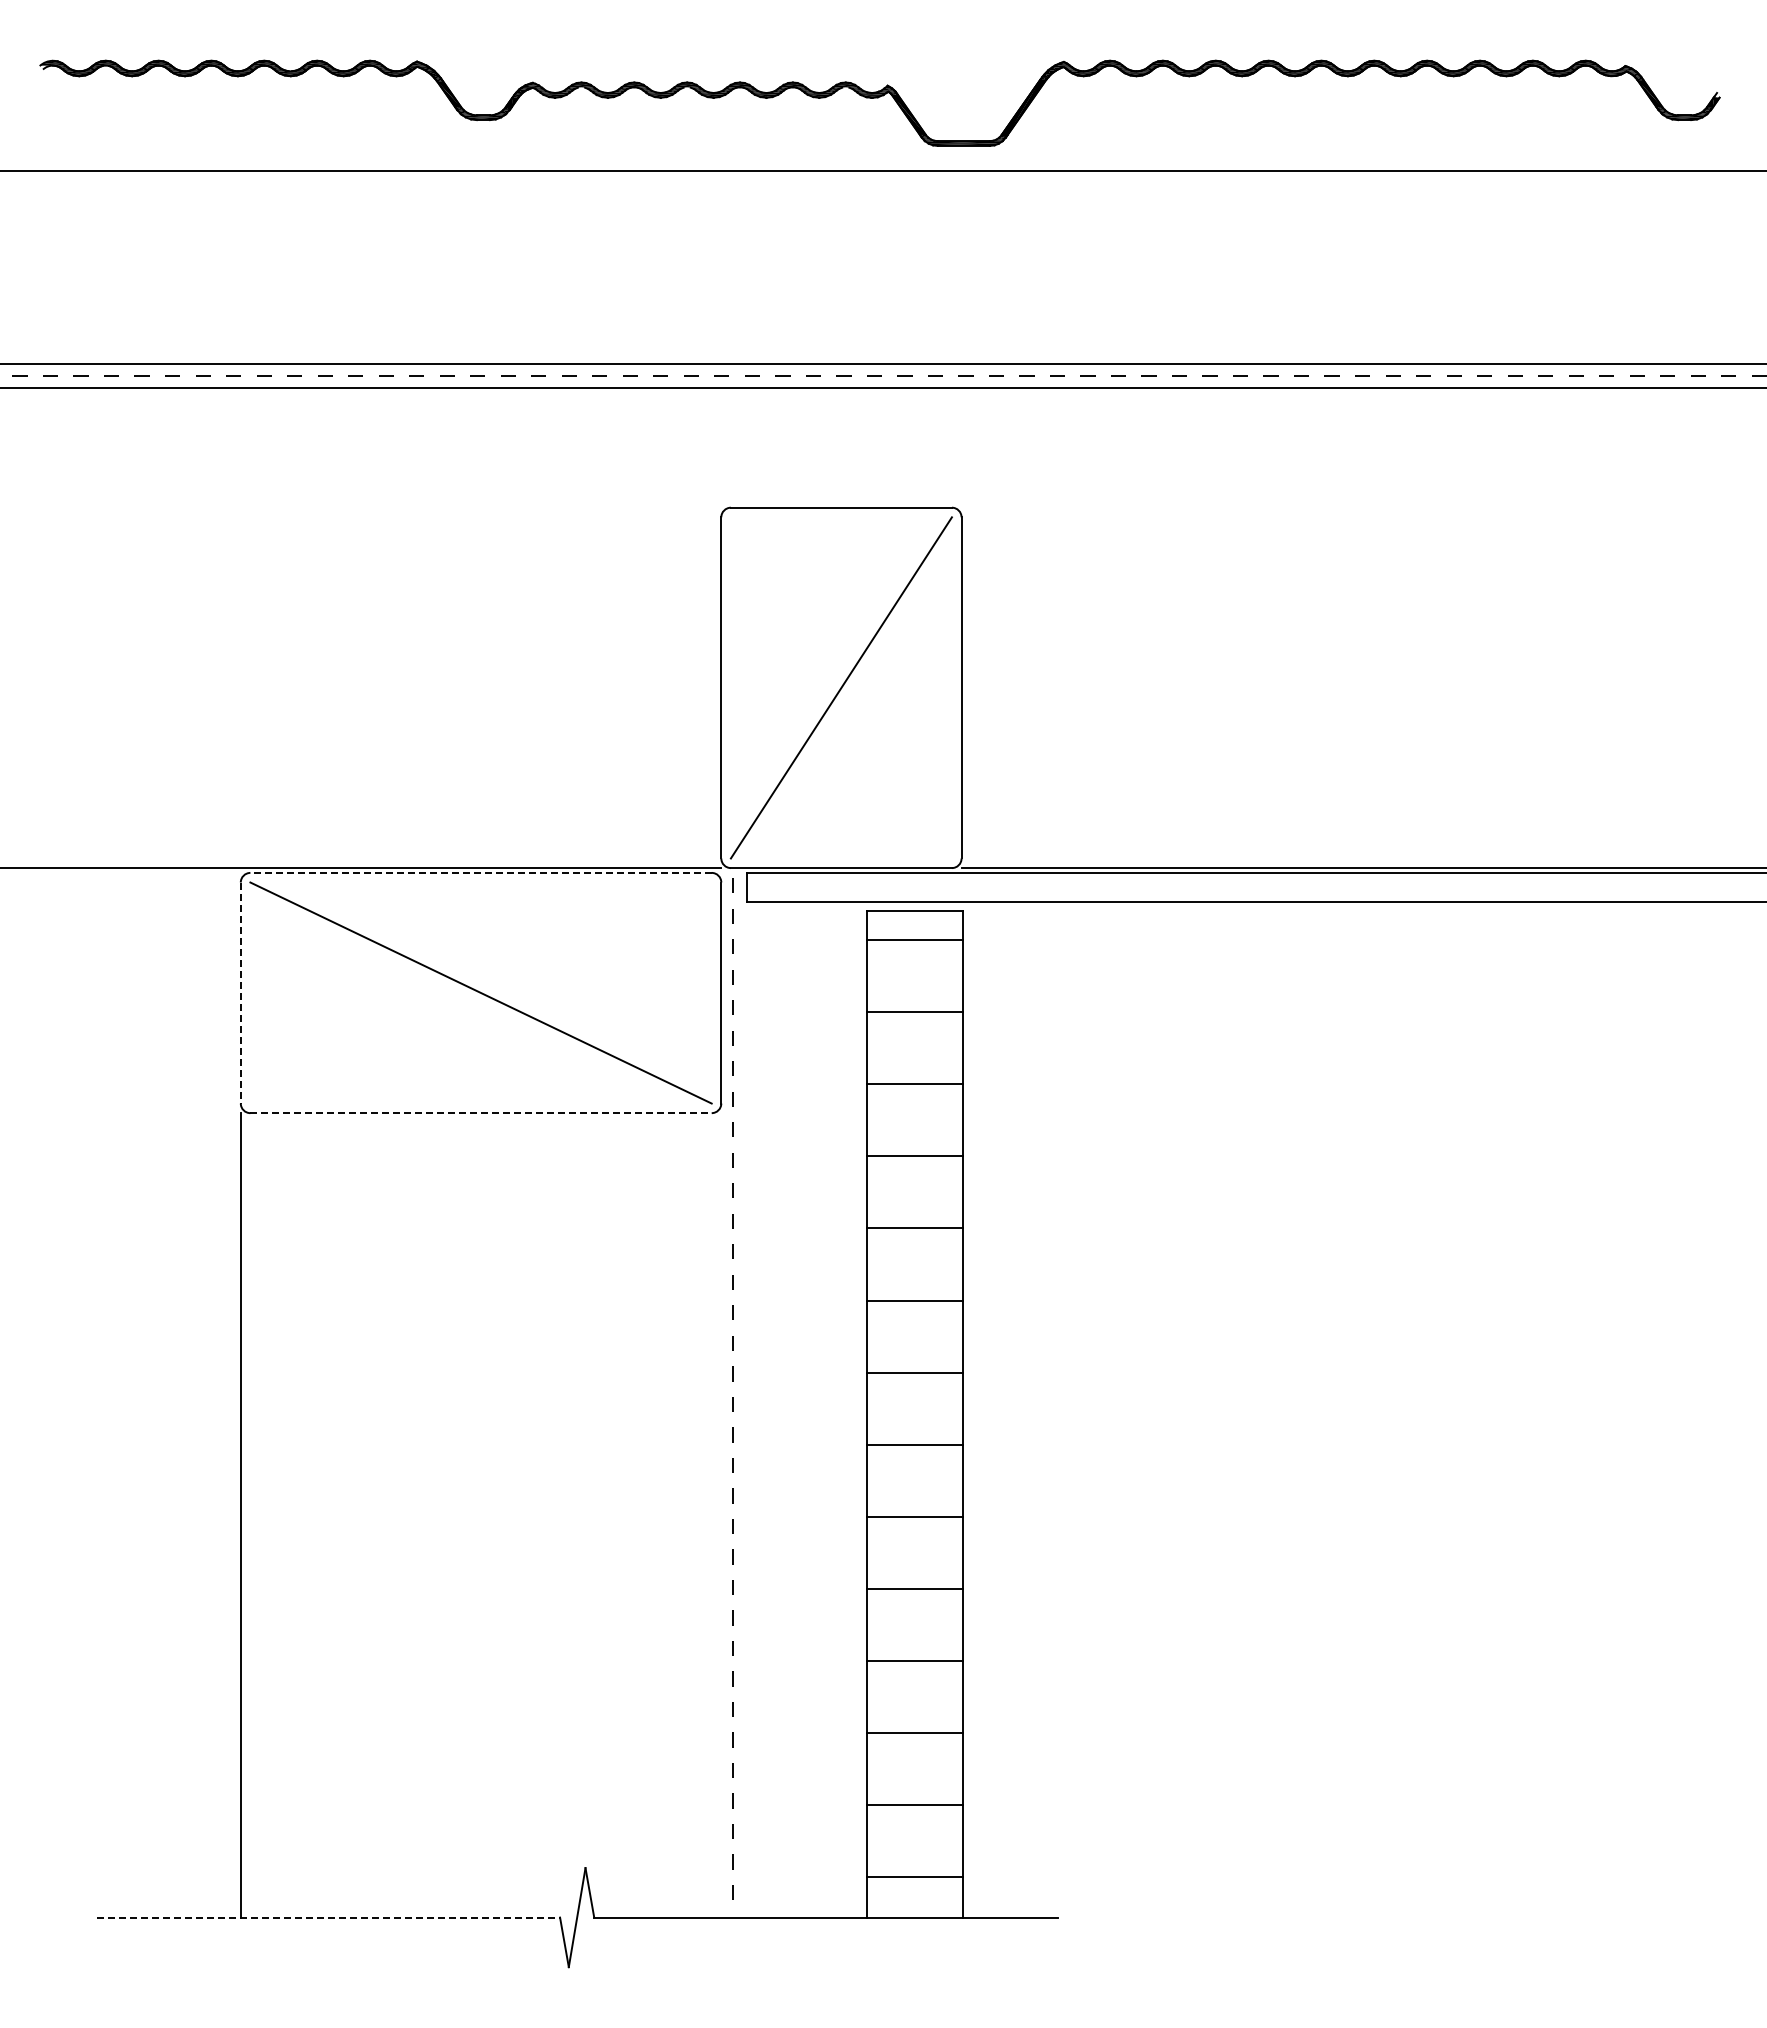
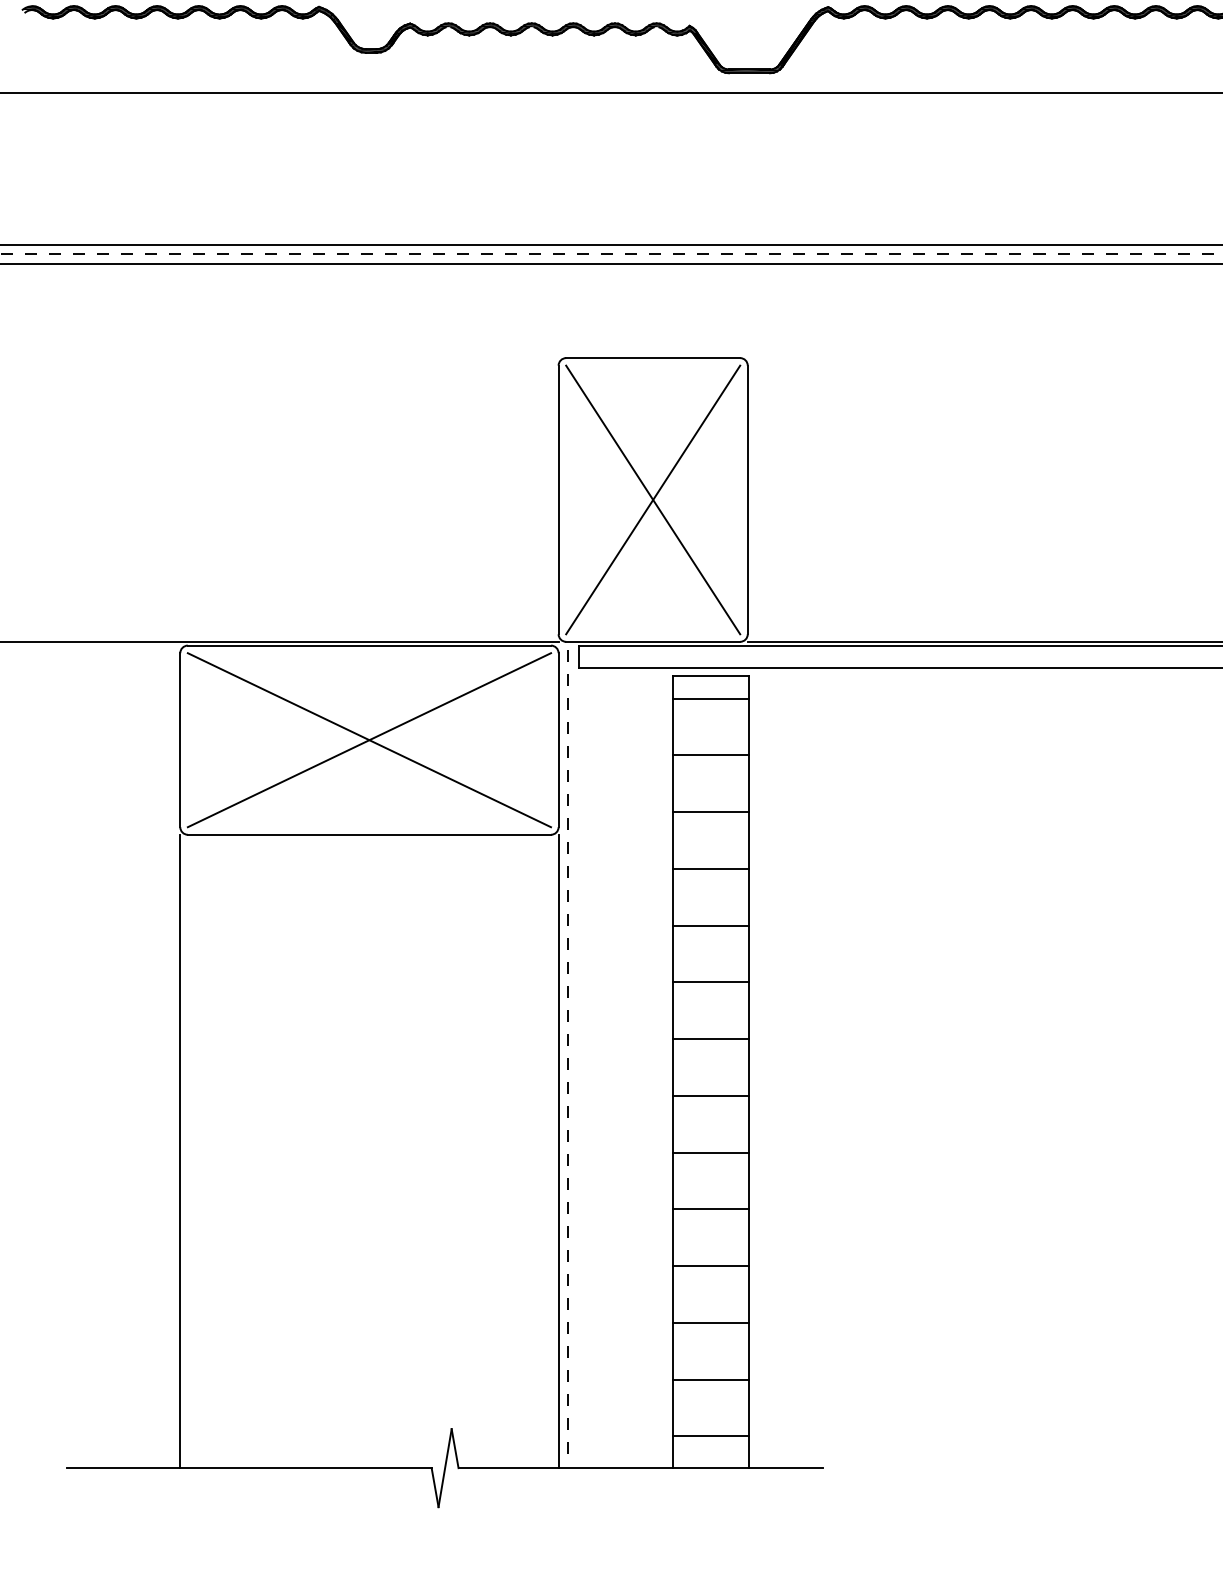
line: (840, 687) -> (652, 499), added
line: (481, 872) -> (369, 645), dashed -> solid
line: (480, 992) -> (369, 739), added
line: (240, 993) -> (180, 740), dashed -> solid
line: (481, 1113) -> (369, 835), dashed -> solid
line: (721, 1515) -> (558, 1151), added
line: (328, 1917) -> (249, 1468), dashed -> solid

